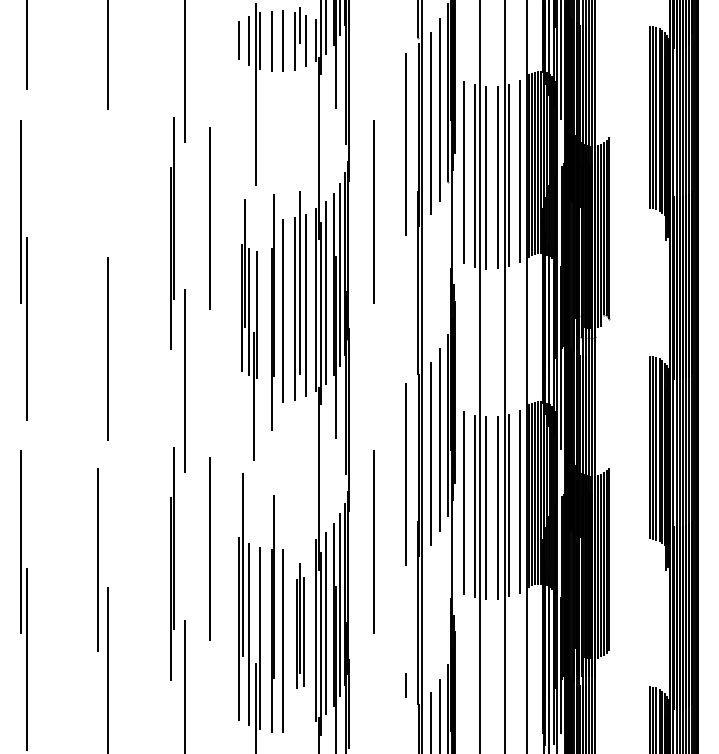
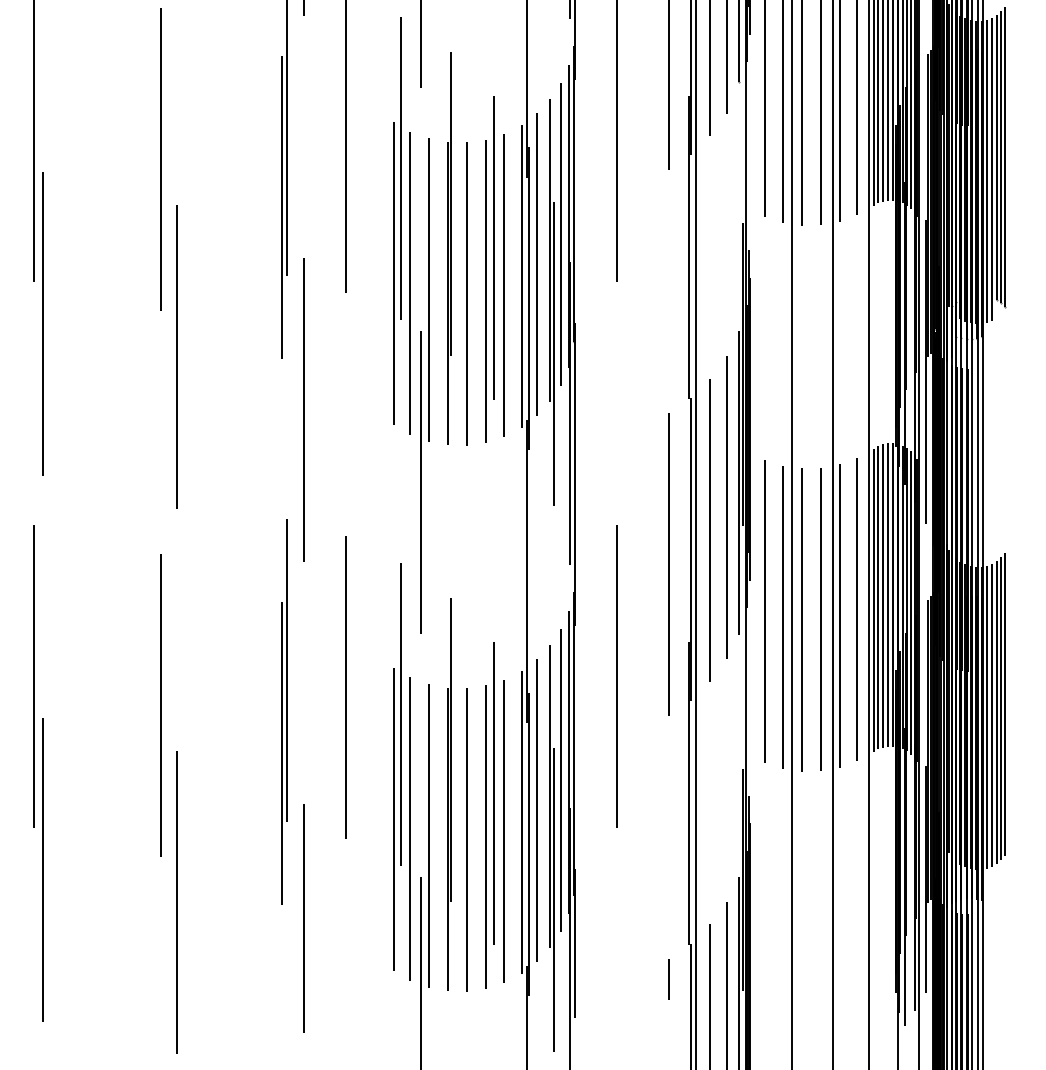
line: (98, 229) -> (161, 159), added
line: (272, 312) -> (448, 248), moved
part: (249, 329) -> (410, 324), size x1.43
part: (300, 626) -> (495, 815), size x1.67
line: (405, 685) -> (668, 979), moved

